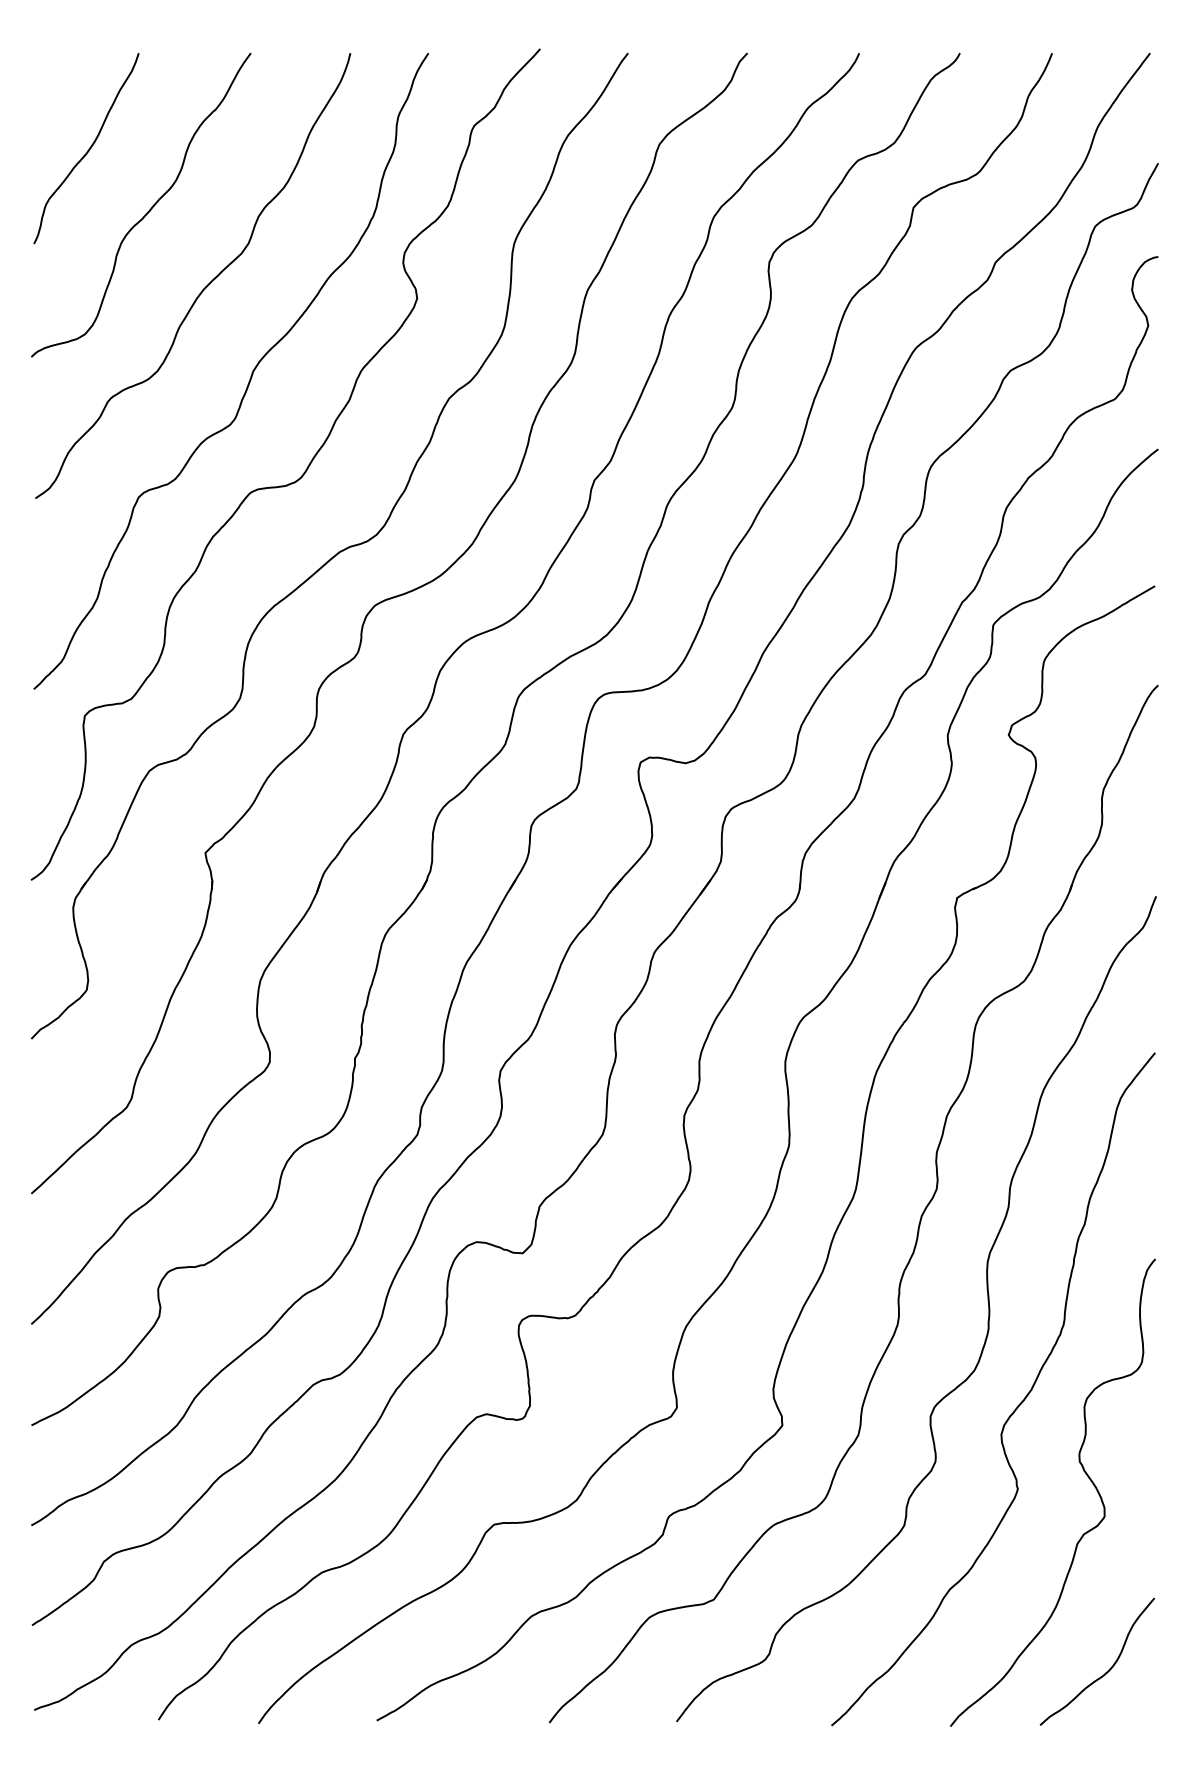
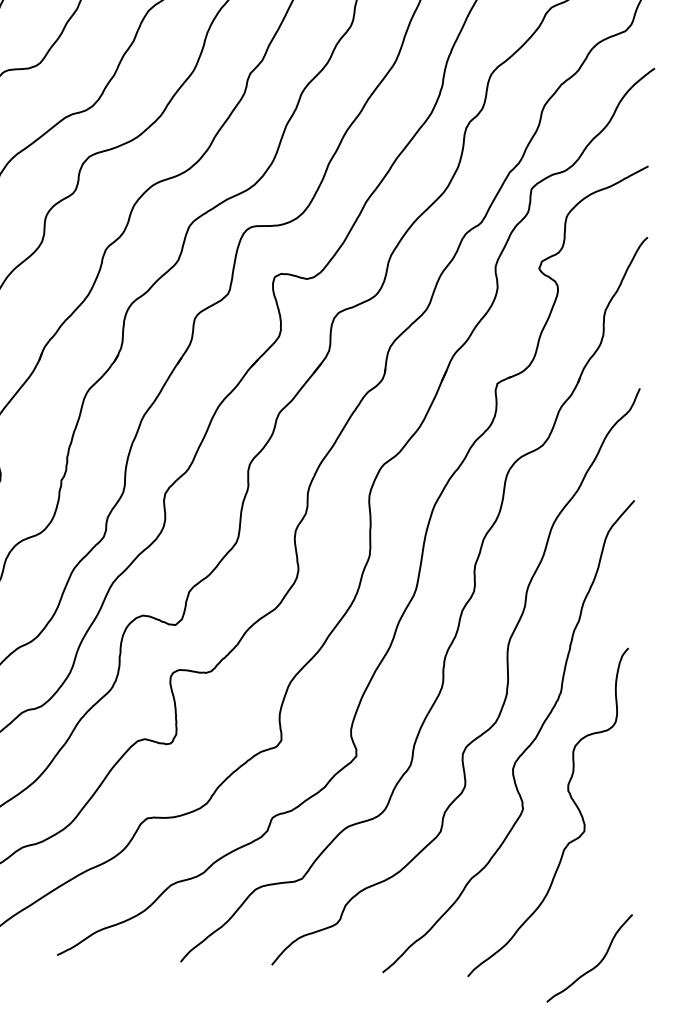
curve: (1106, 1671) -> (595, 965), moved

